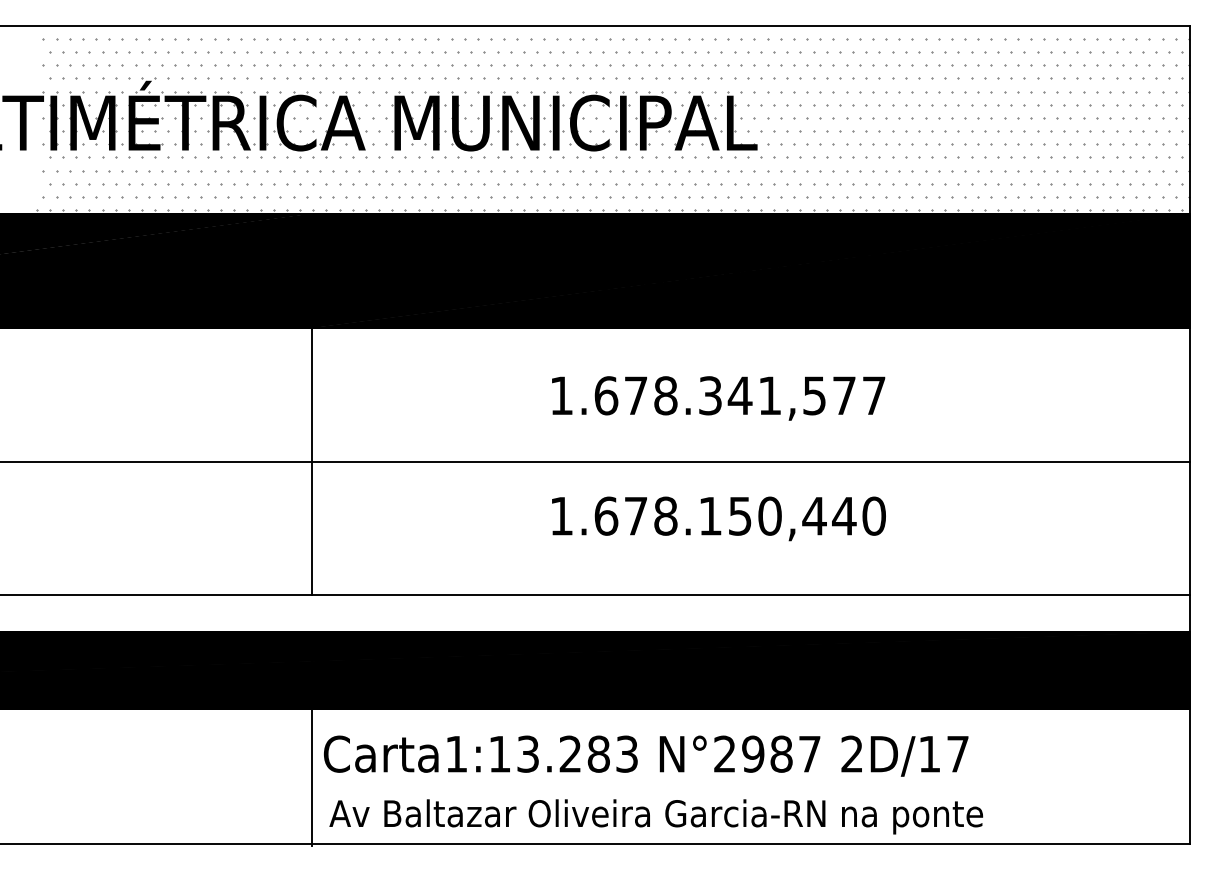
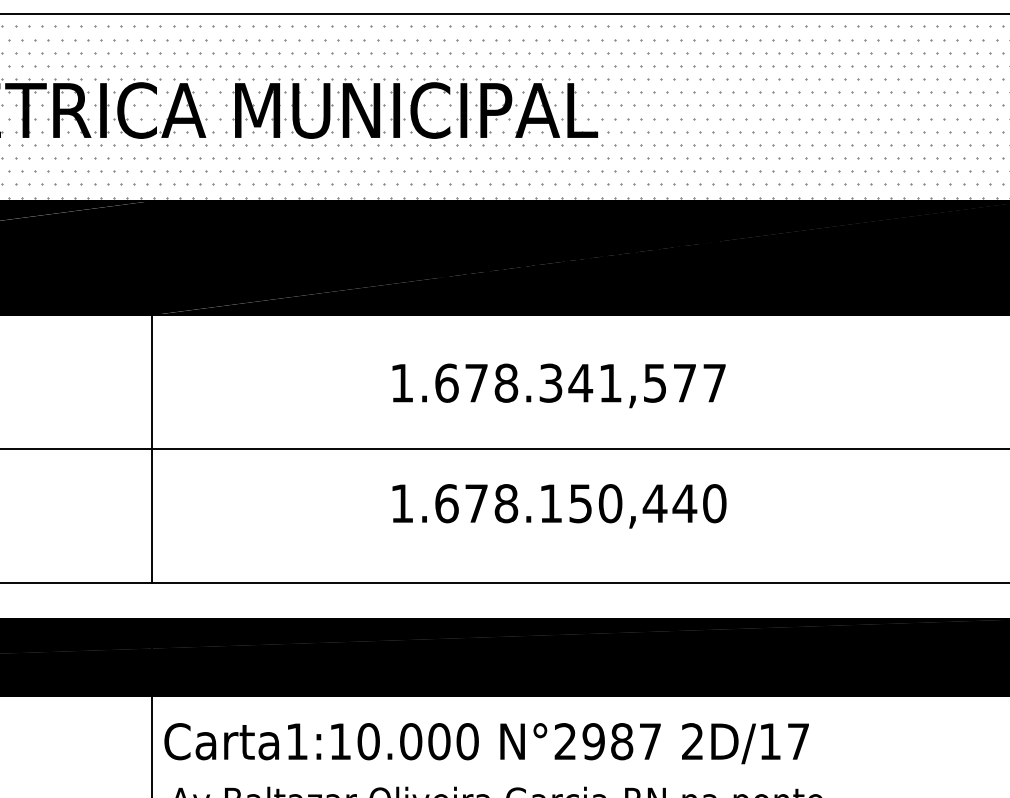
text: (577, 753) -> (418, 740), Carta1:13.283 -> Carta1:10.000

